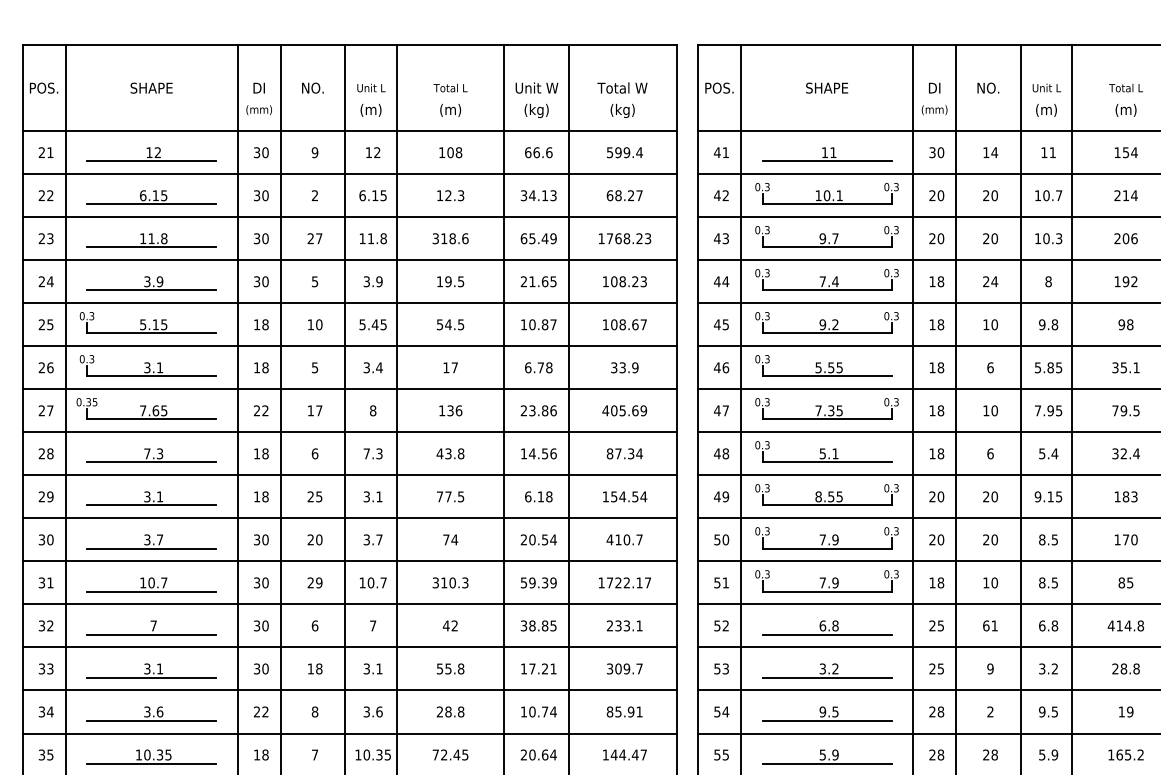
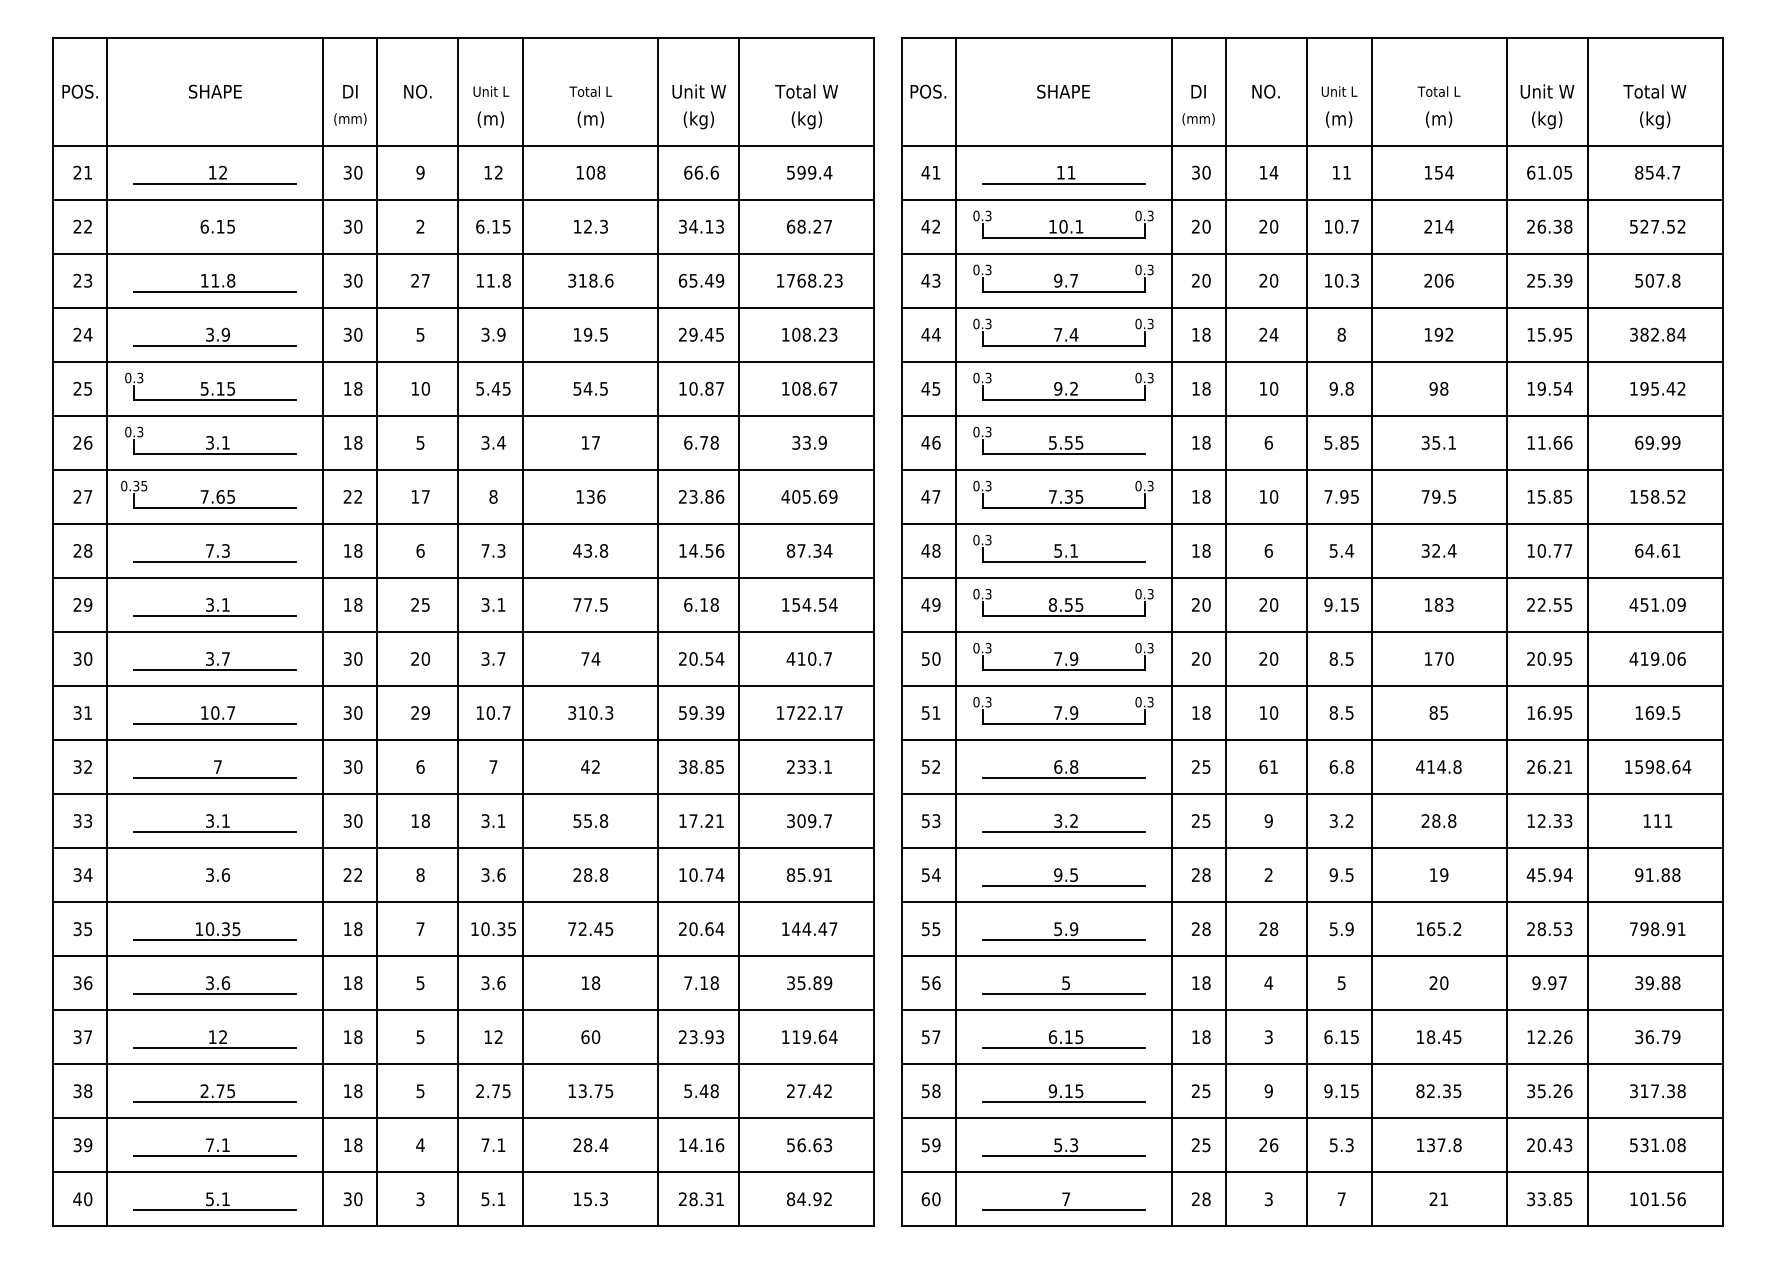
line: (151, 204) -> (215, 237), removed
text: (538, 281) -> (701, 334), 21.65 -> 29.45
line: (151, 720) -> (215, 885), removed

